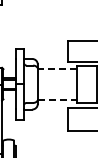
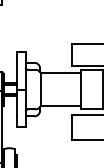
line: (56, 68) -> (59, 72), dashed -> solid
line: (57, 100) -> (61, 106), dashed -> solid

